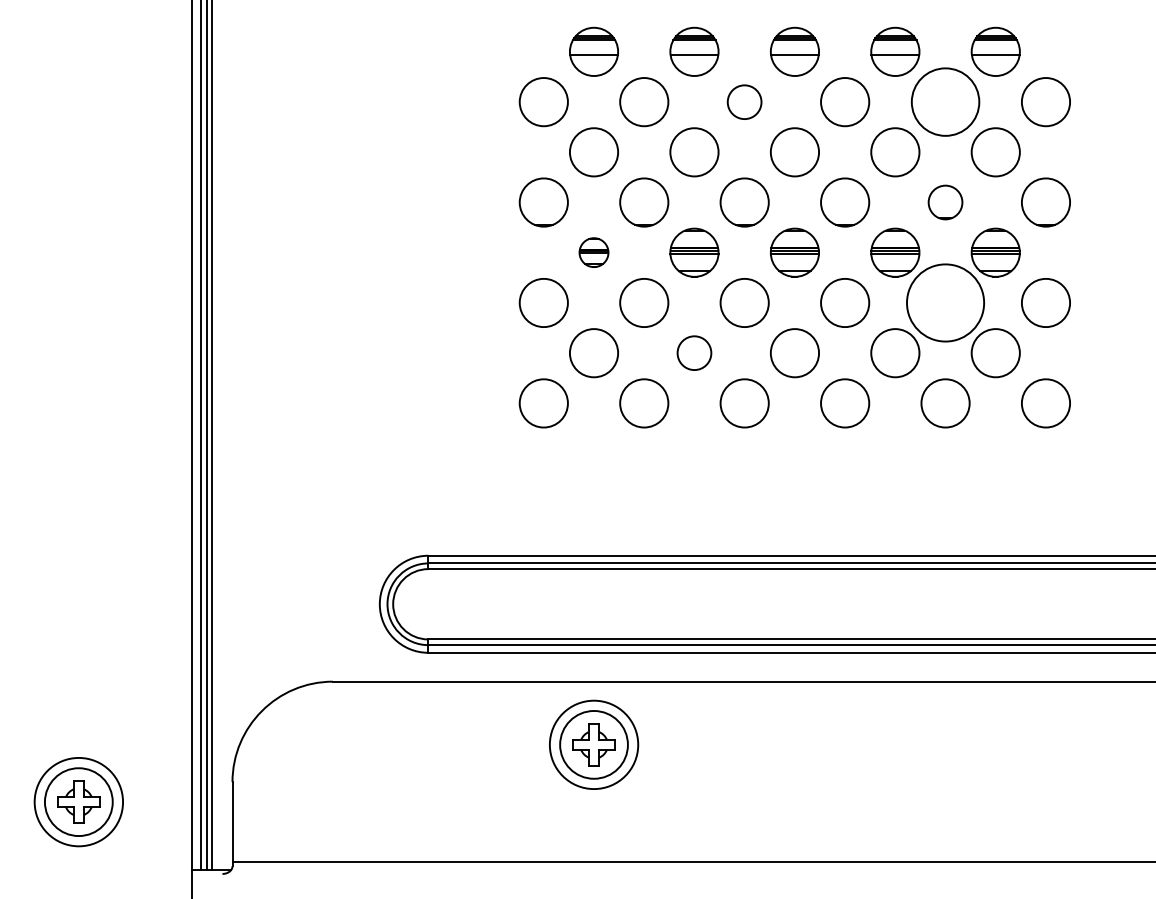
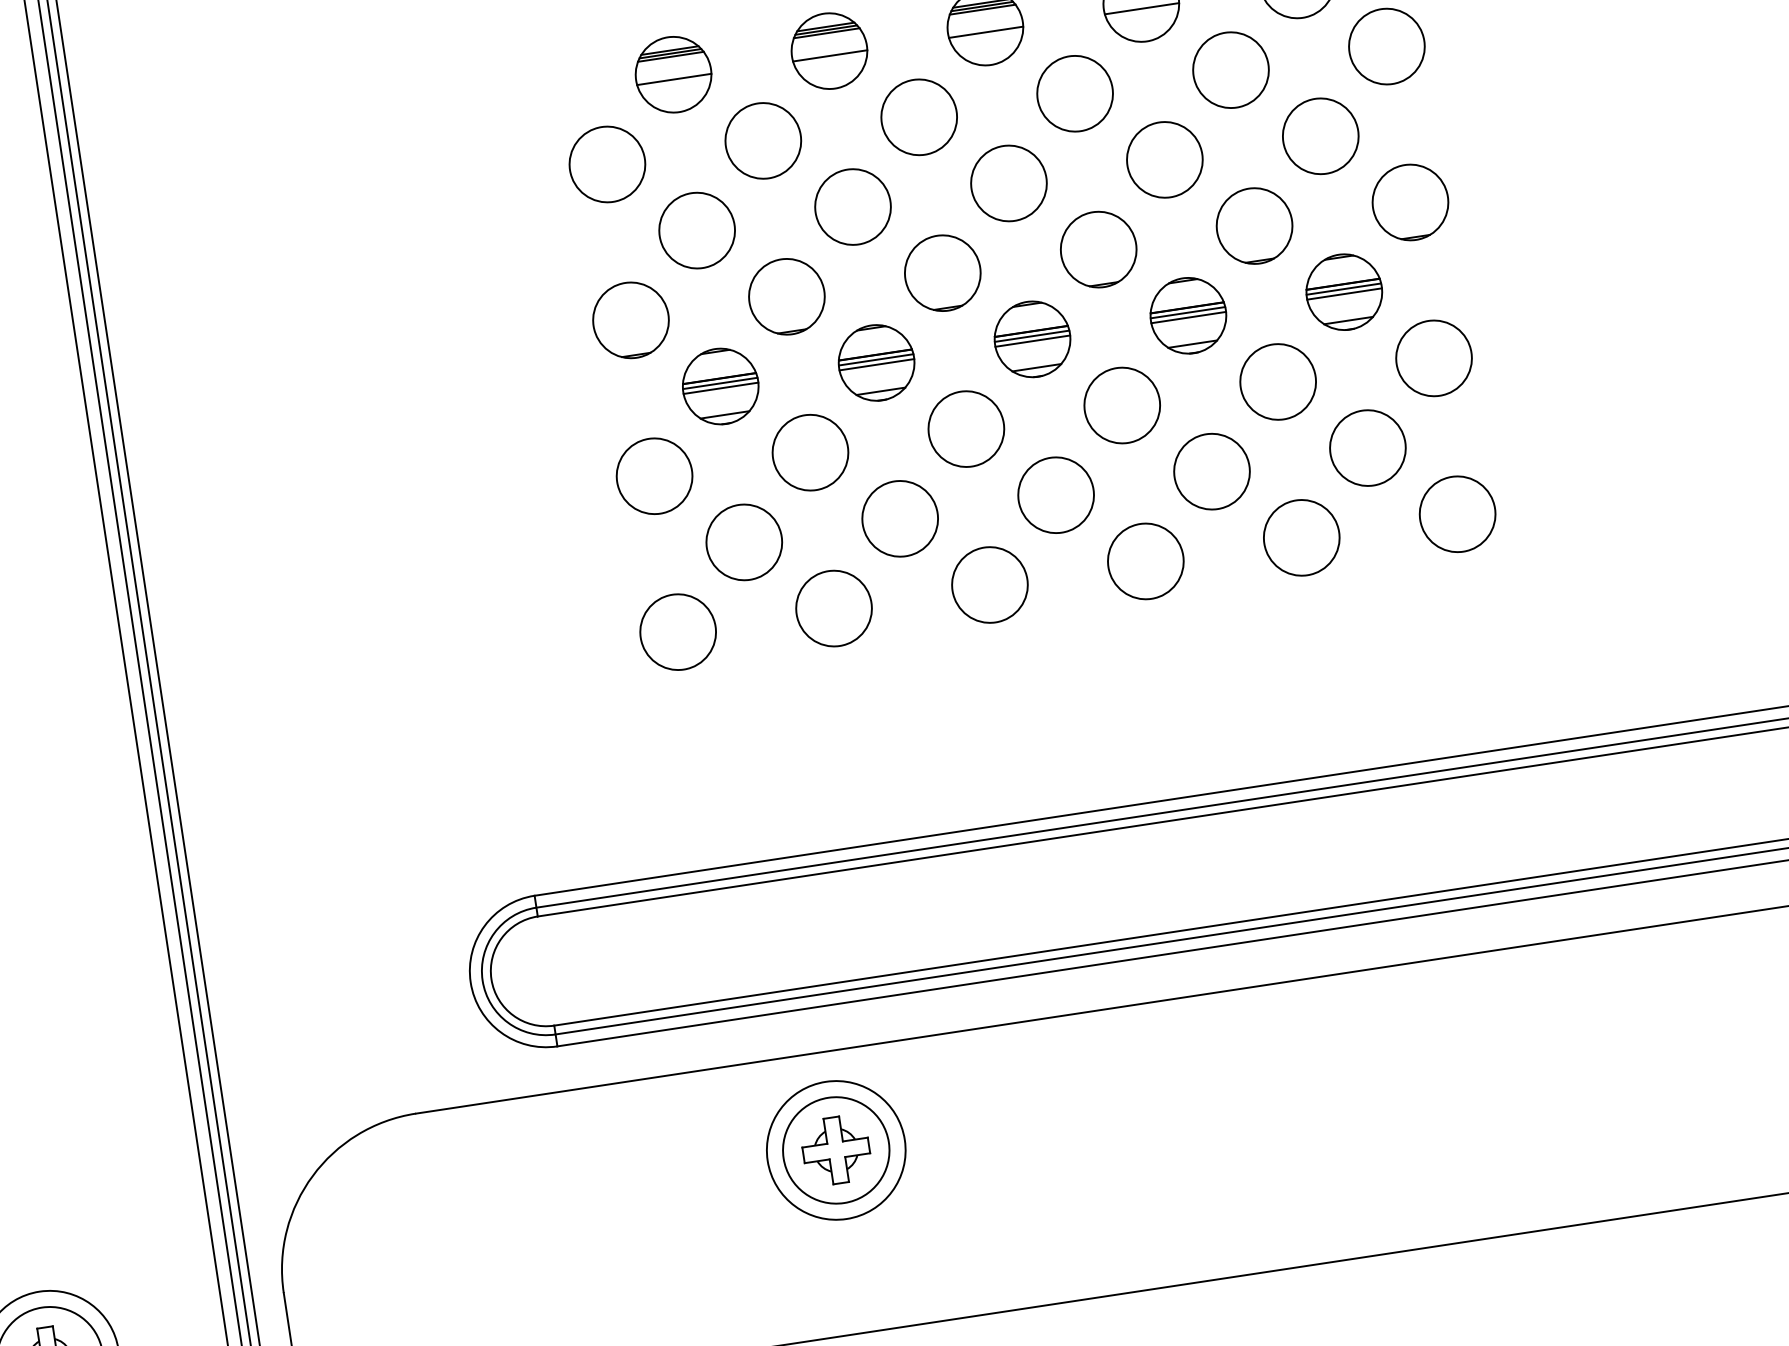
circle: (744, 102) -> (919, 117), size x1.43
circle: (945, 102) -> (1231, 70), size x0.71
circle: (945, 202) -> (1254, 226), size x1.43
part: (593, 252) -> (719, 386), size x1.67
circle: (945, 302) -> (1277, 381), size x0.62
circle: (694, 353) -> (900, 519), size x1.43

